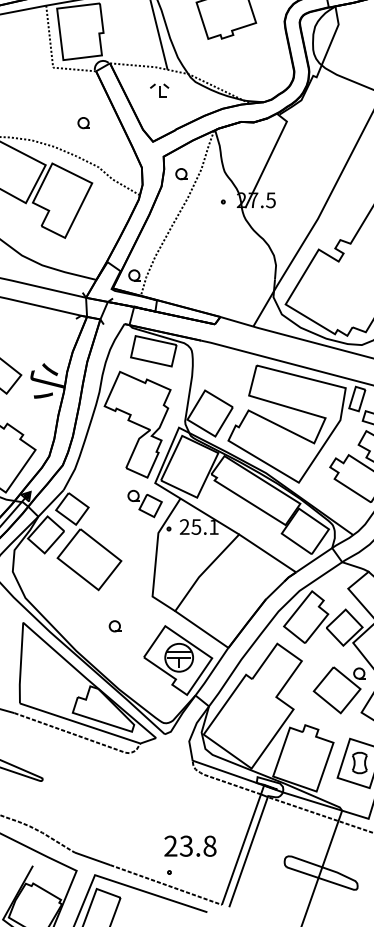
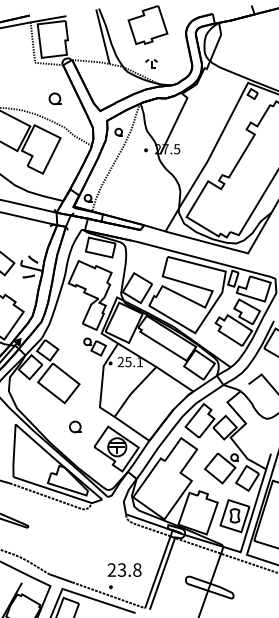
part: (159, 90) -> (151, 63), moved
part: (82, 122) -> (54, 98), size x1.6
part: (115, 625) -> (75, 426), size x1.6

